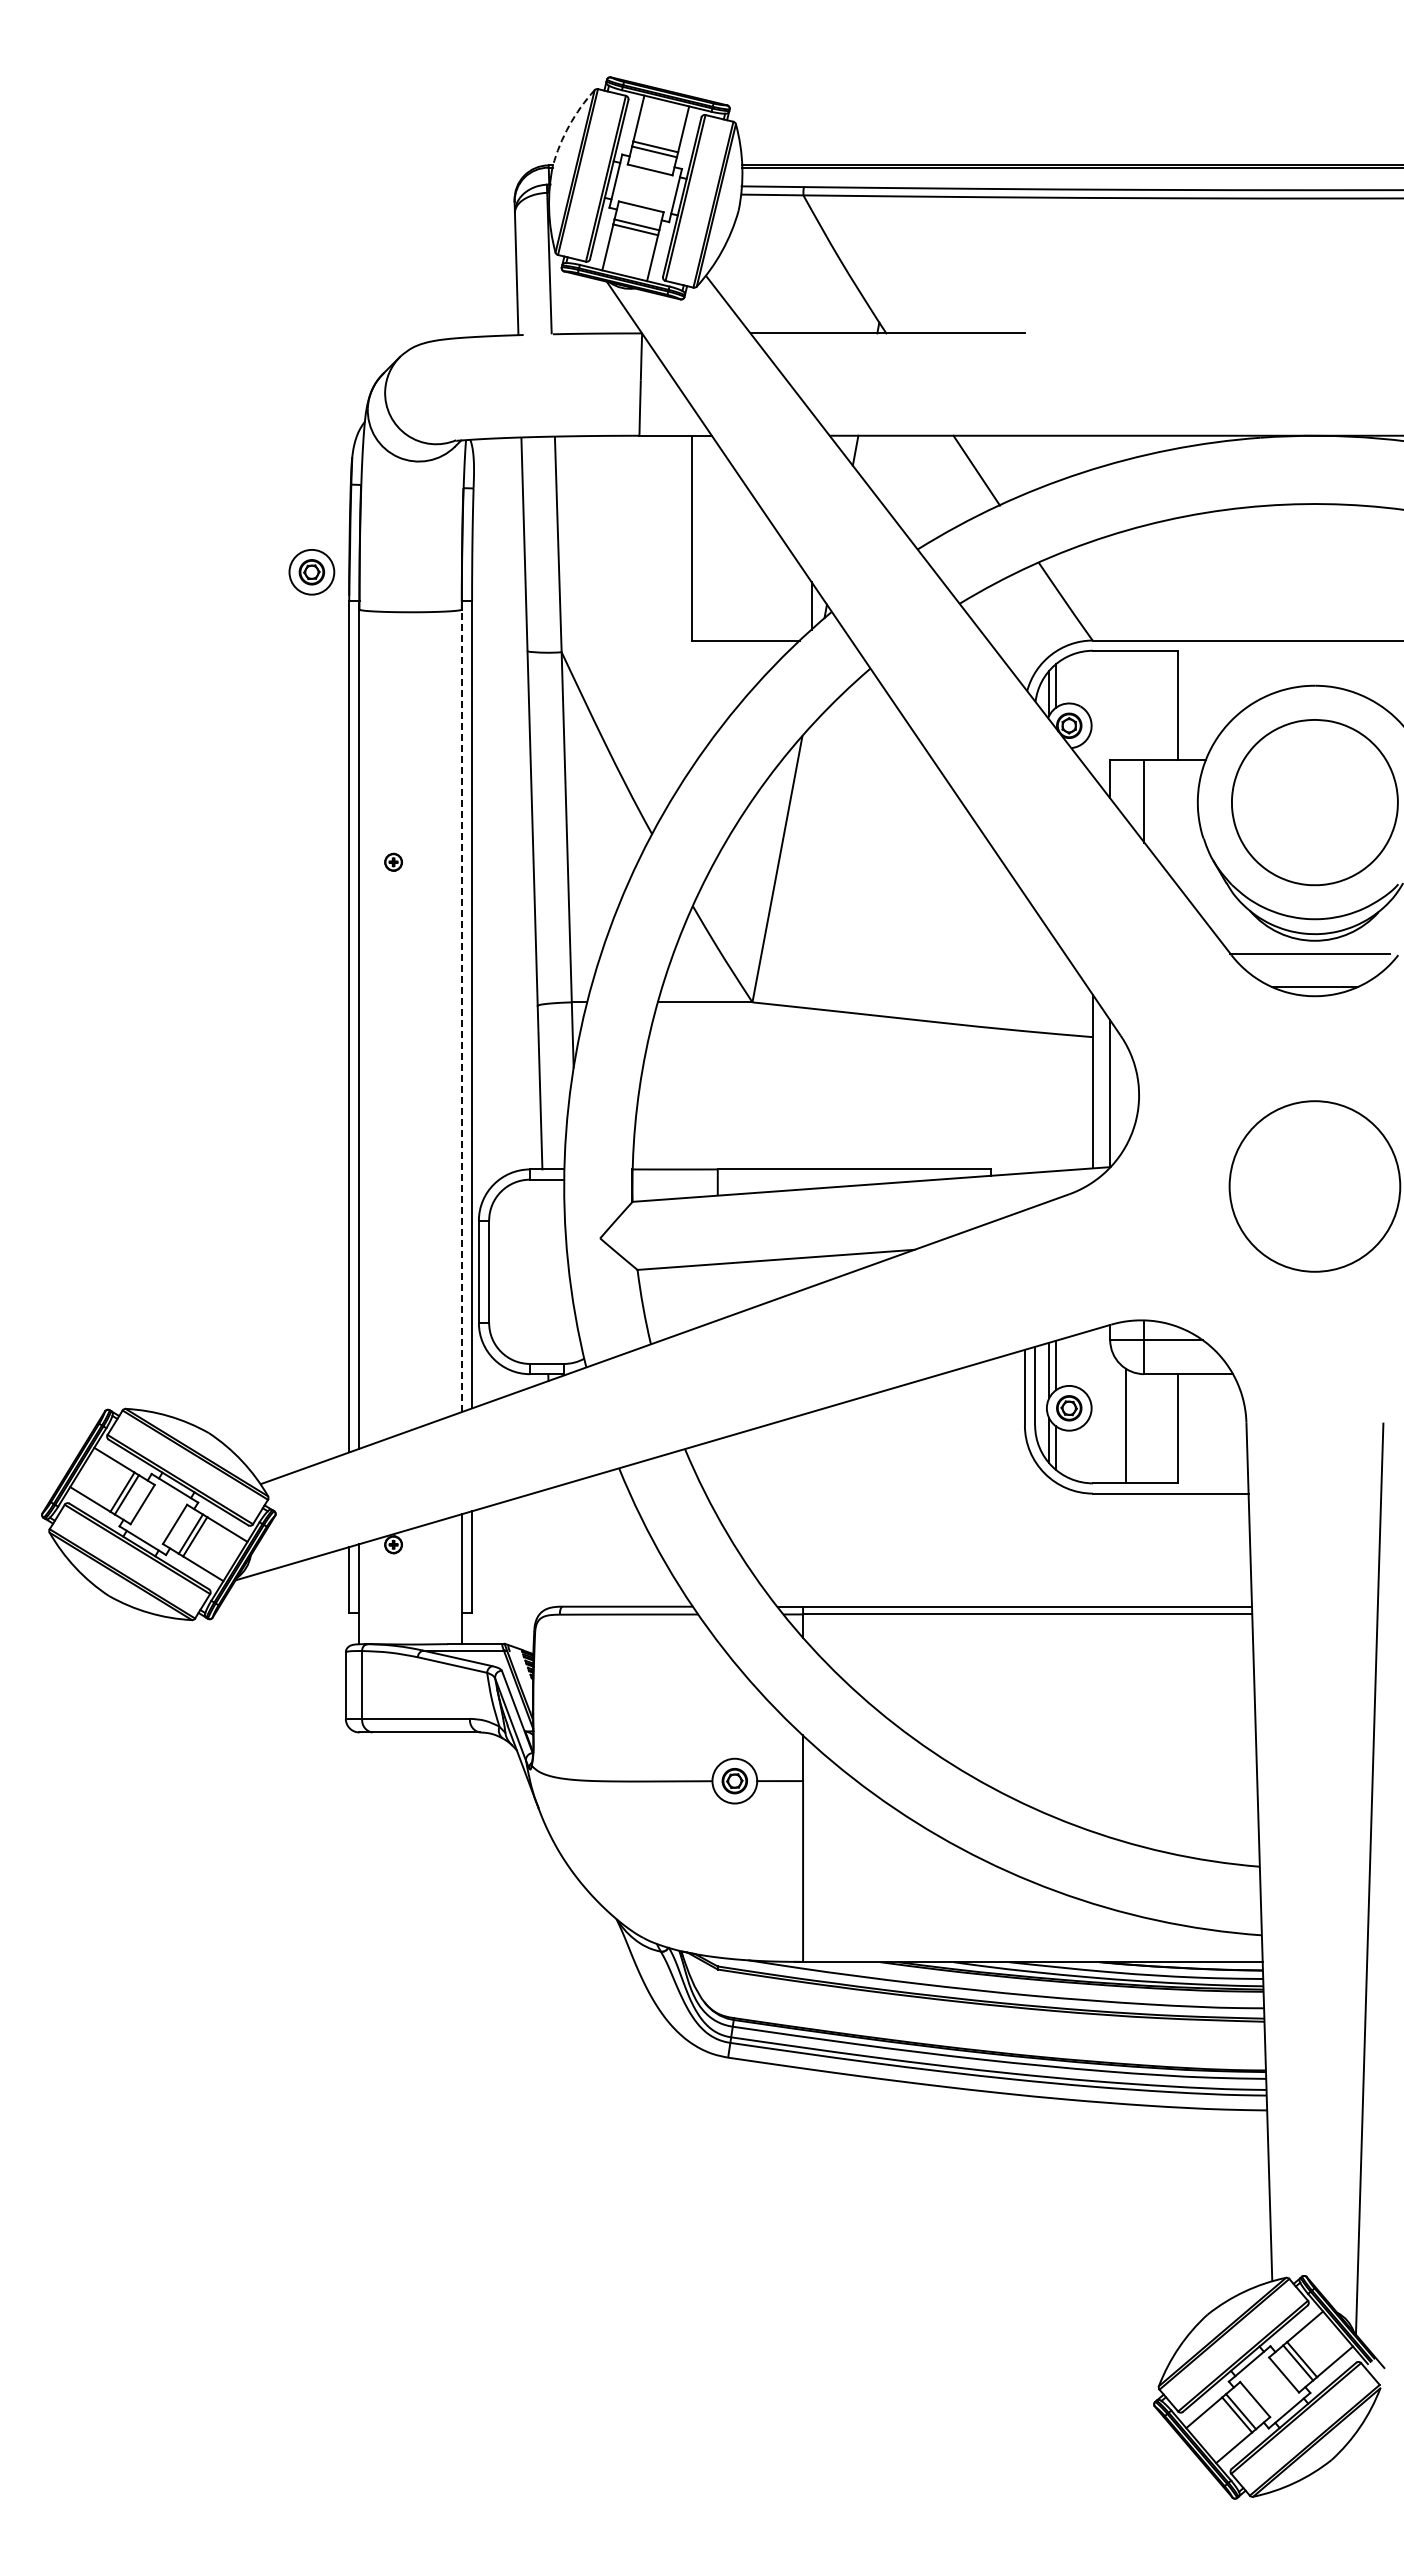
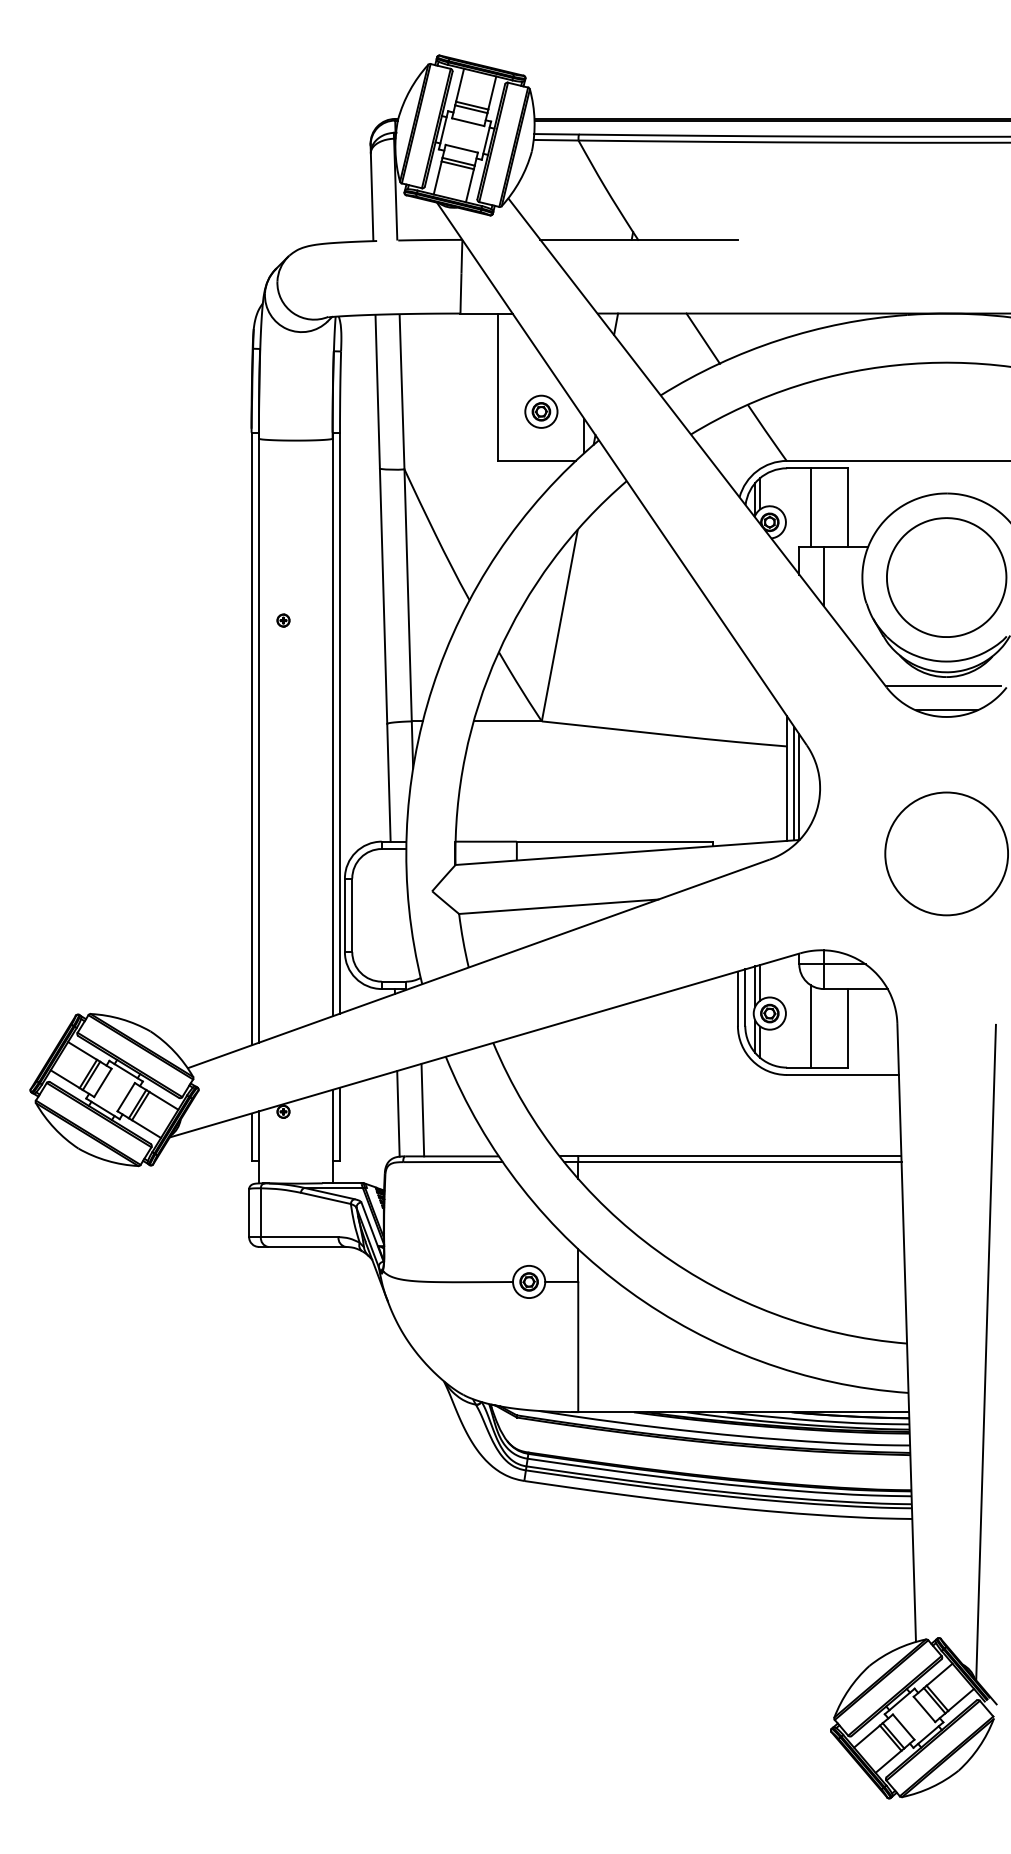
arc: (569, 125) -> (410, 90), dashed -> solid
part: (311, 572) -> (541, 411), moved
line: (1126, 704) -> (811, 506), added
line: (461, 1010) -> (332, 727), dashed -> solid
line: (1103, 1088) -> (794, 783), added
line: (587, 1542) -> (423, 1110), added
line: (552, 1547) -> (397, 1113), added

